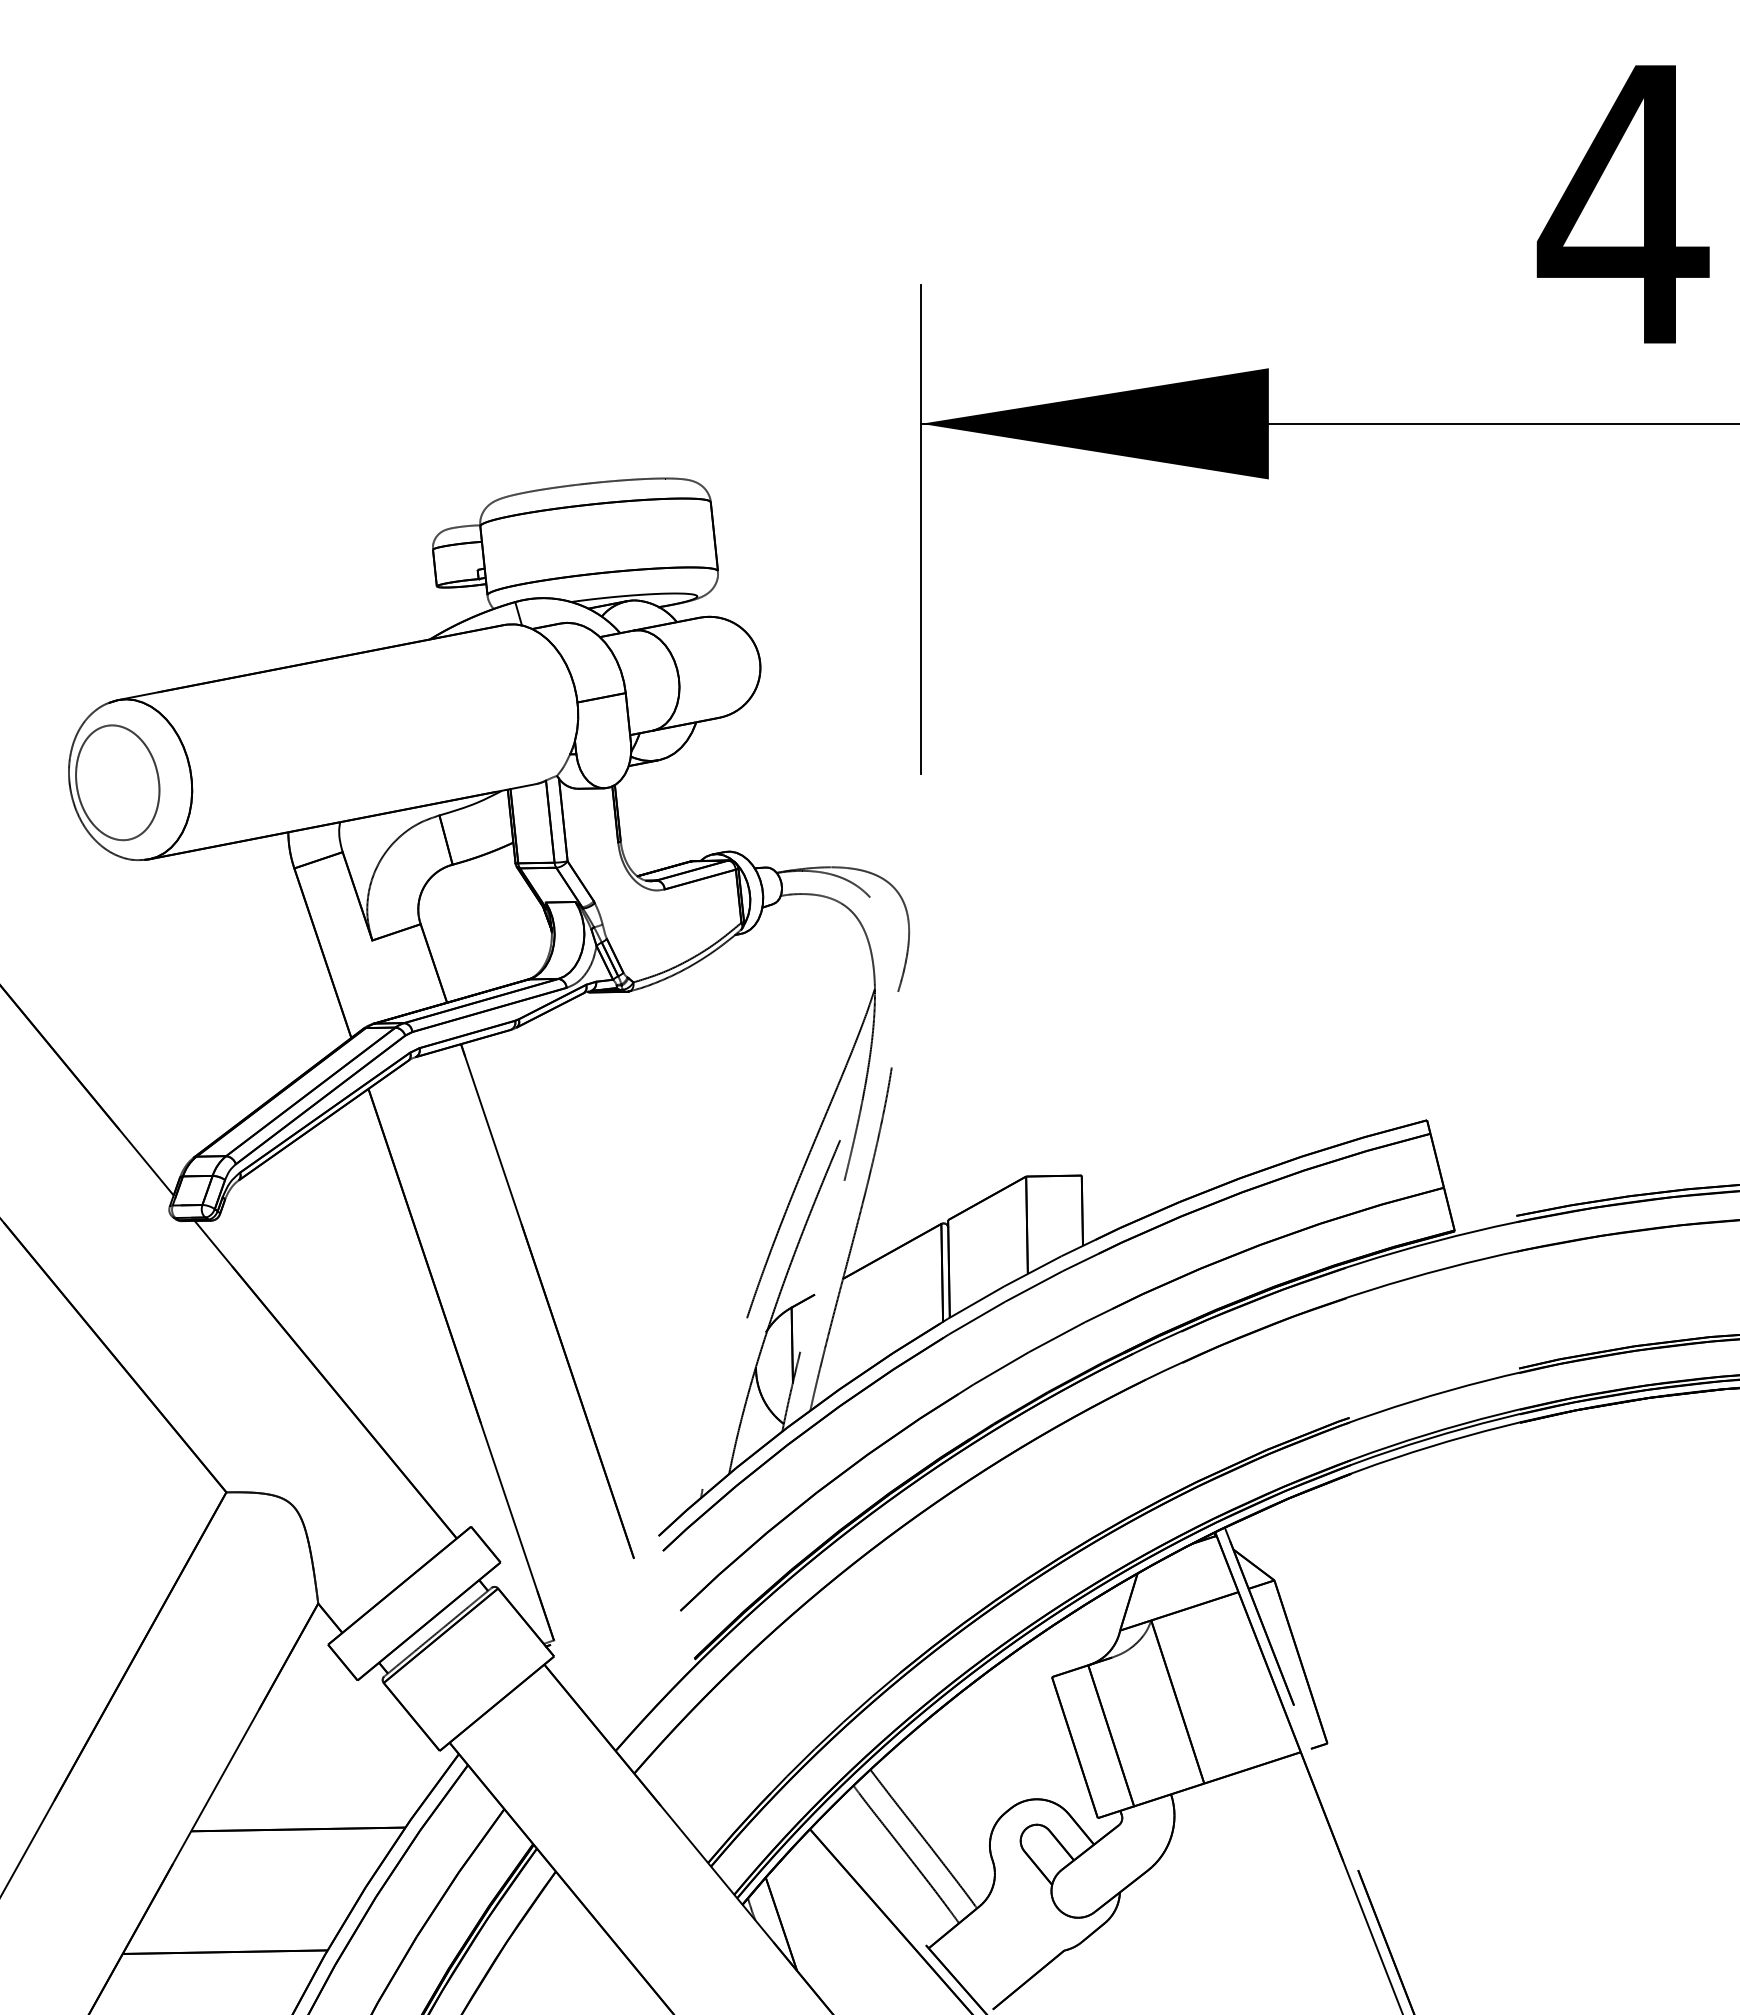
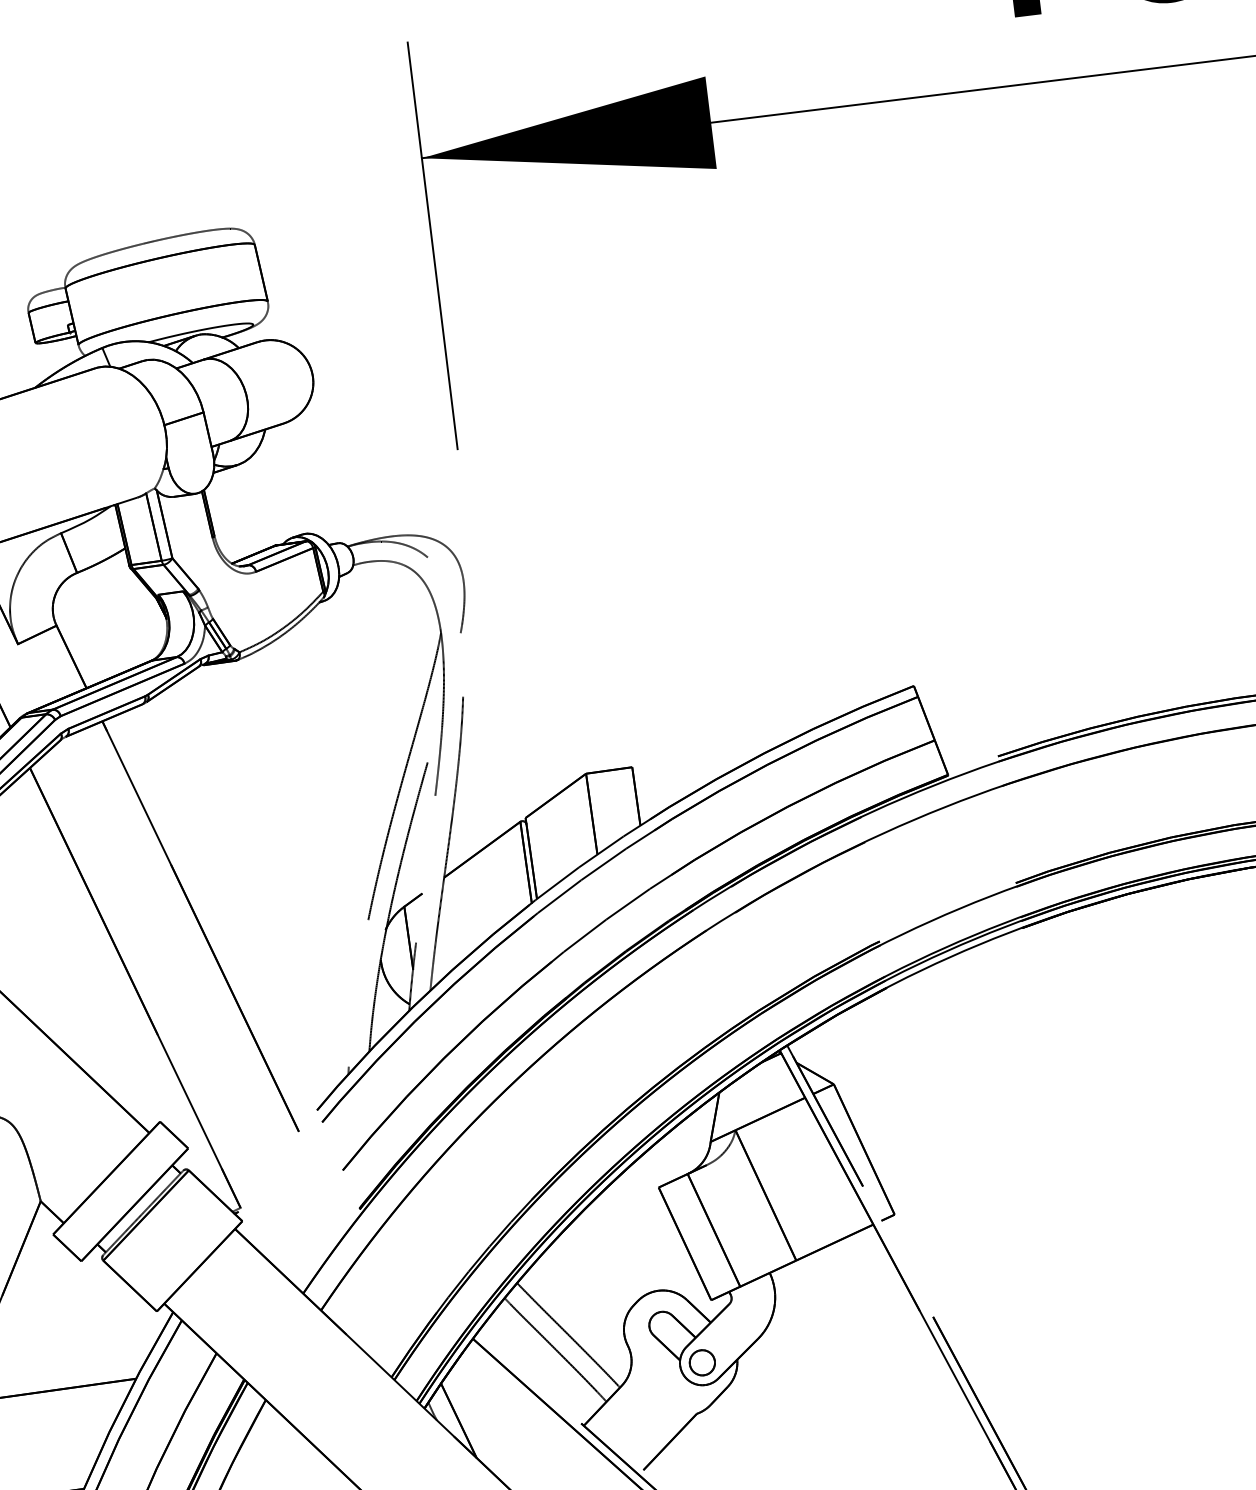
circle: (1078, 1890) -> (702, 1362), added

